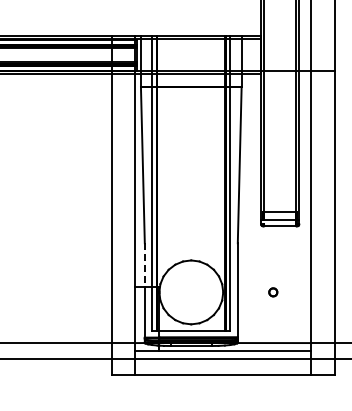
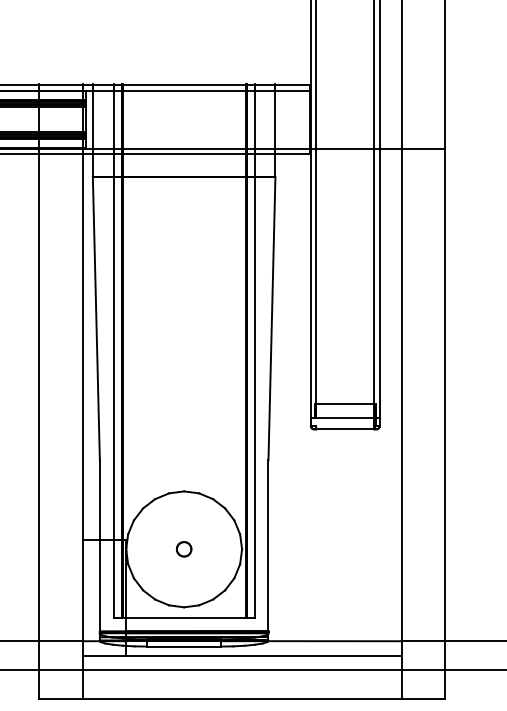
line: (144, 265) -> (99, 500), dashed -> solid
part: (273, 292) -> (184, 549), moved

